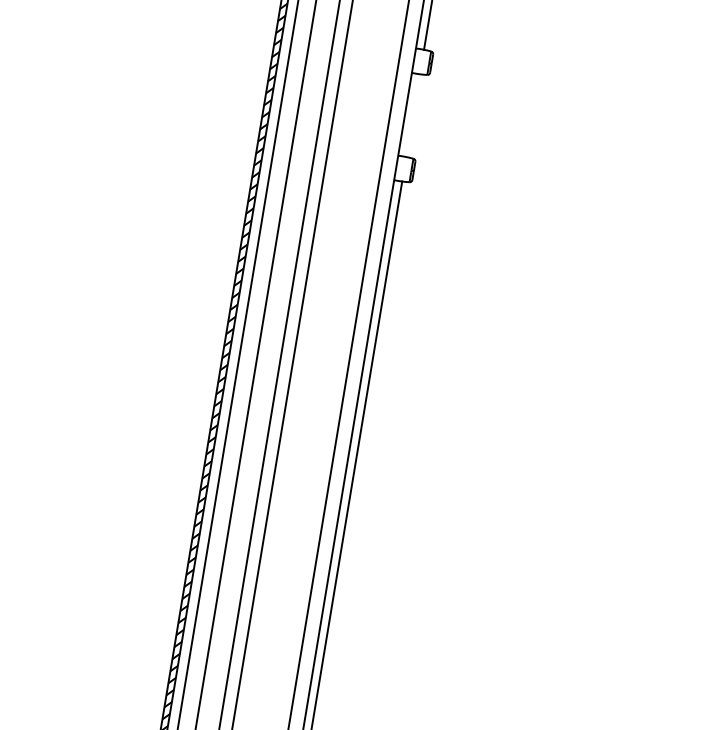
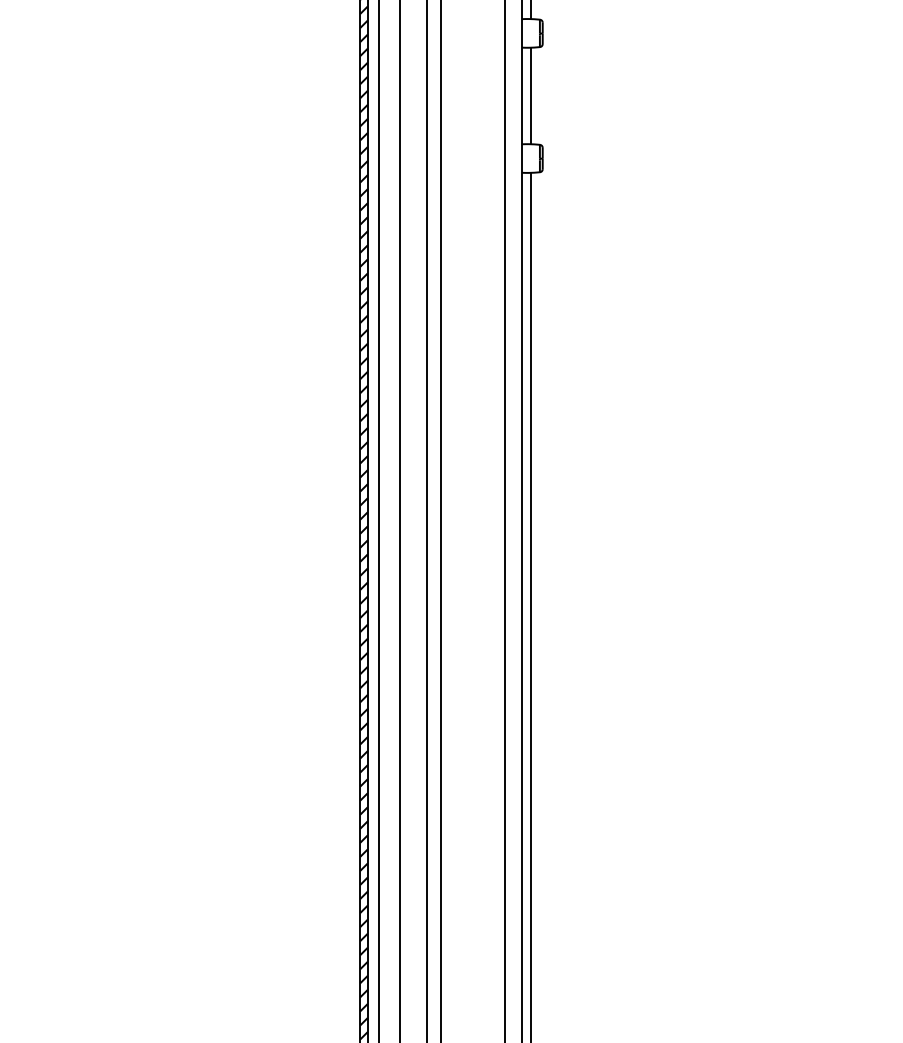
line: (413, 115) -> (531, 95), added

